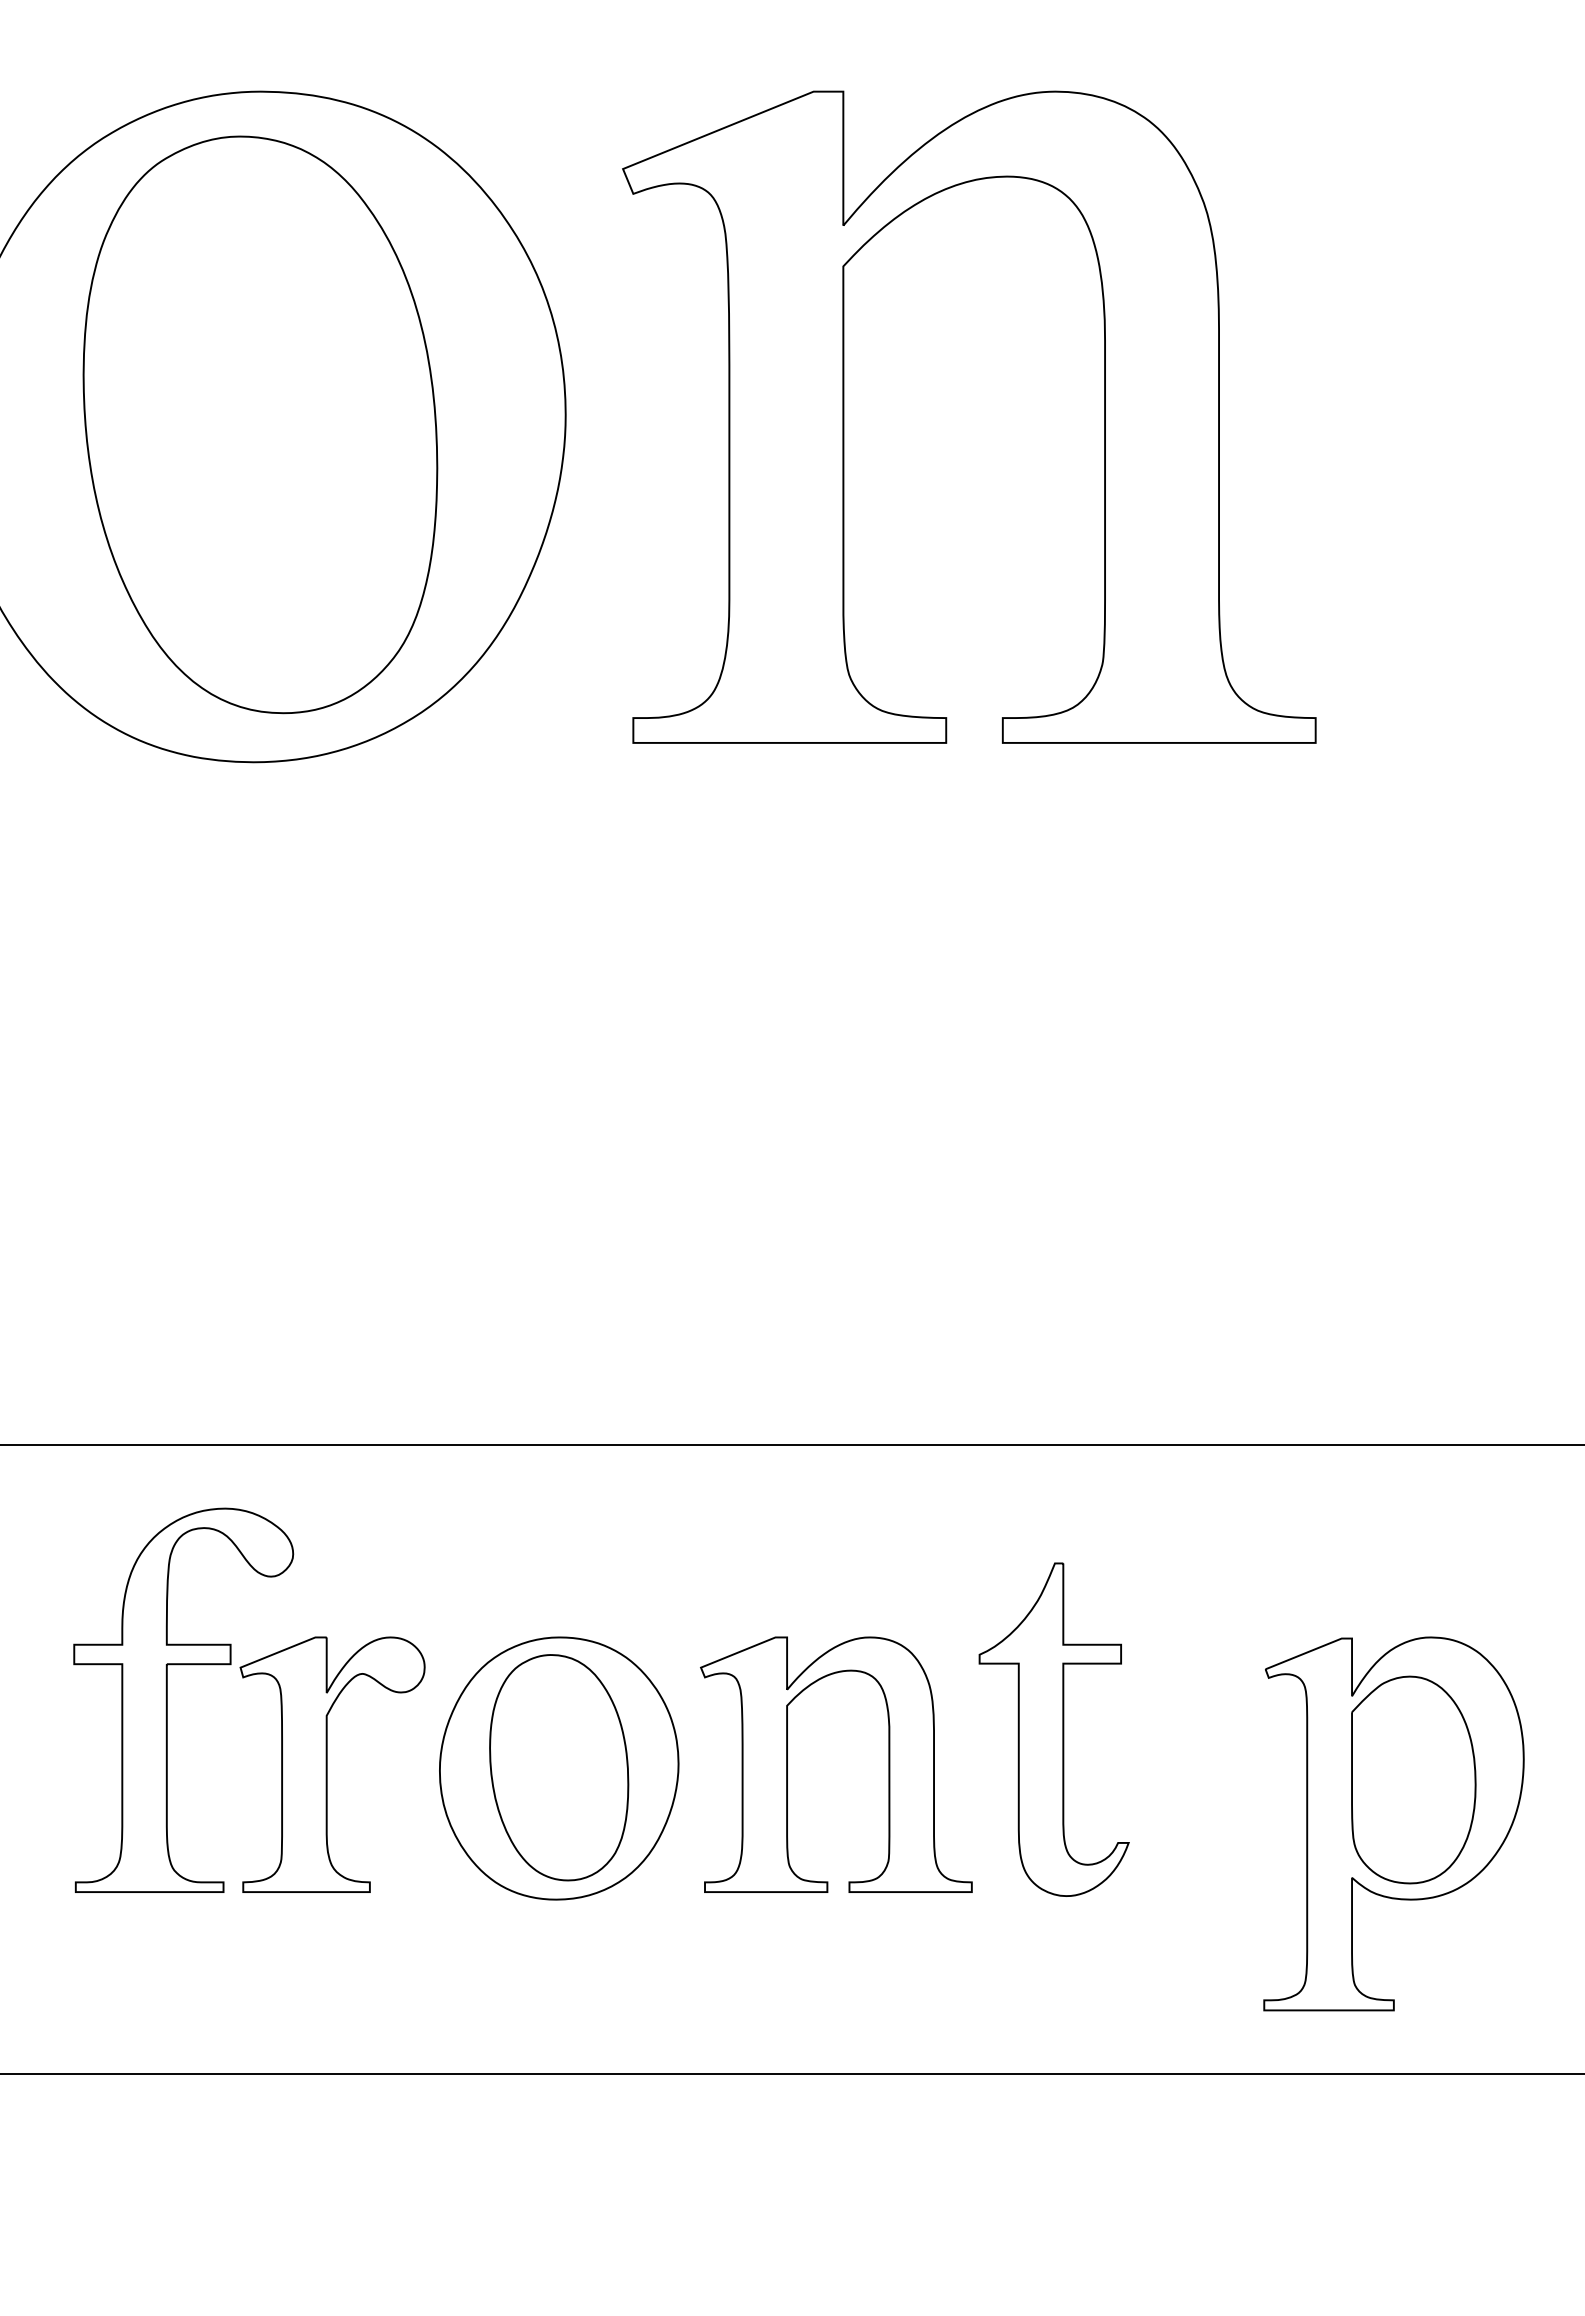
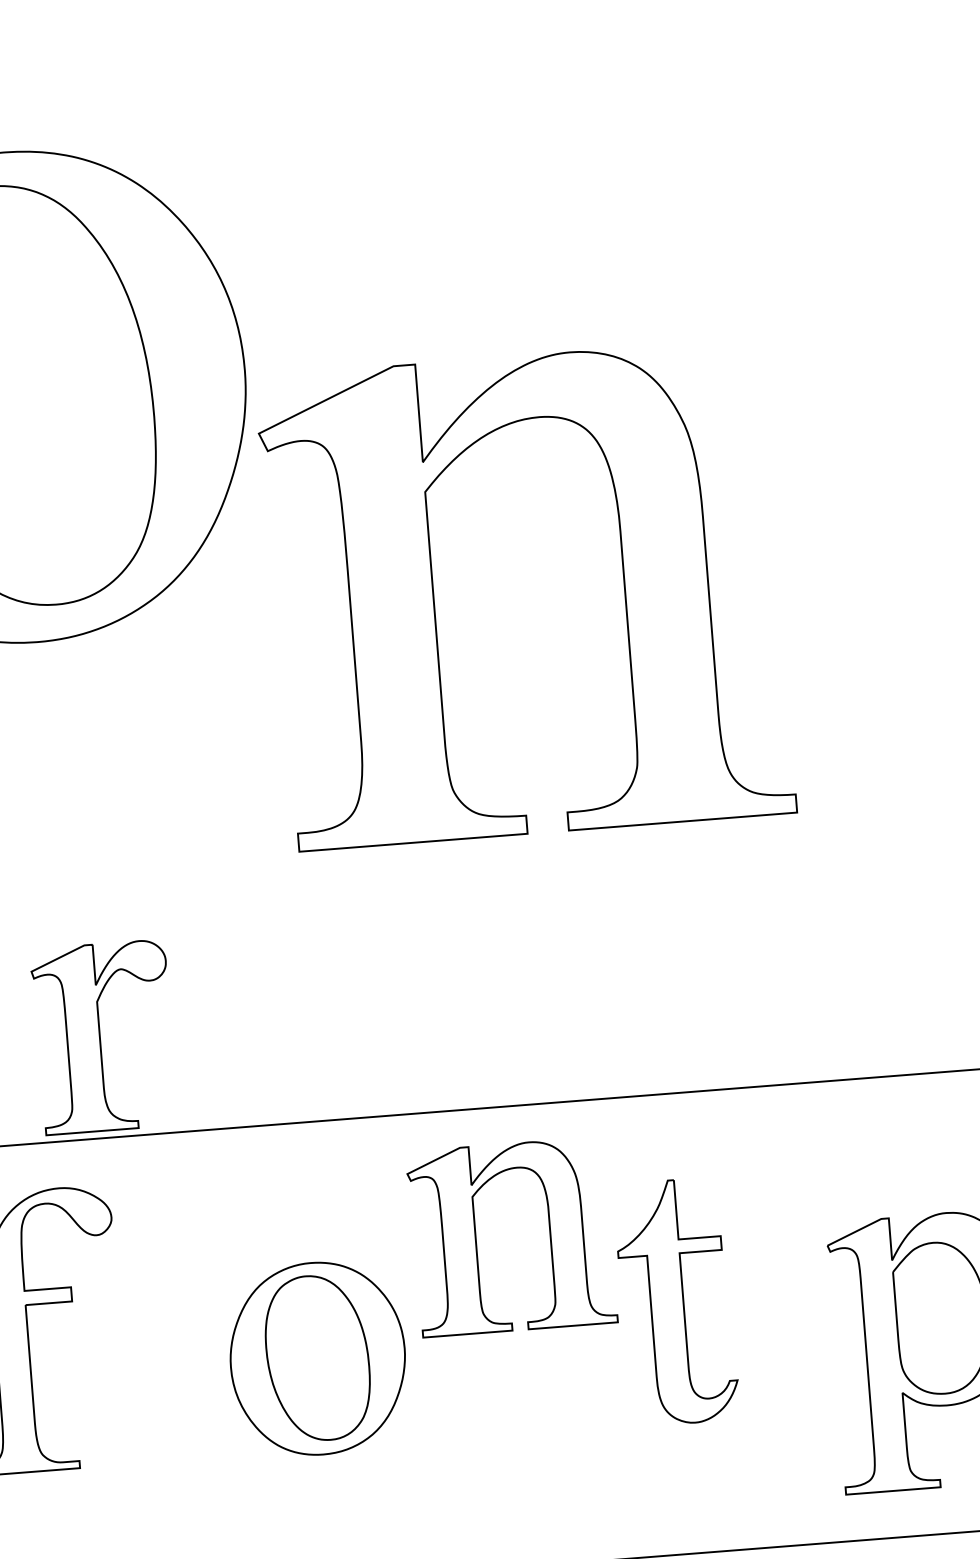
part: (844, 416) -> (434, 601), moved
part: (332, 1764) -> (104, 1037), moved
part: (787, 1764) -> (476, 1239), moved

